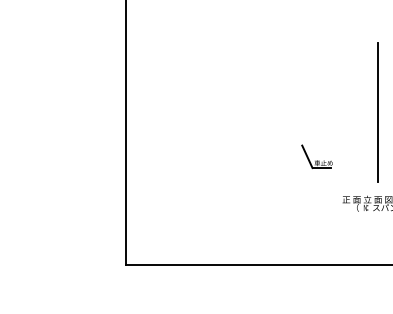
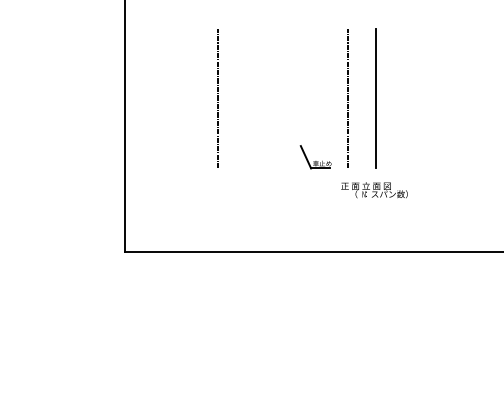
line: (219, 112) -> (218, 98), added
line: (348, 112) -> (347, 98), added
part: (316, 157) -> (315, 157), moved

